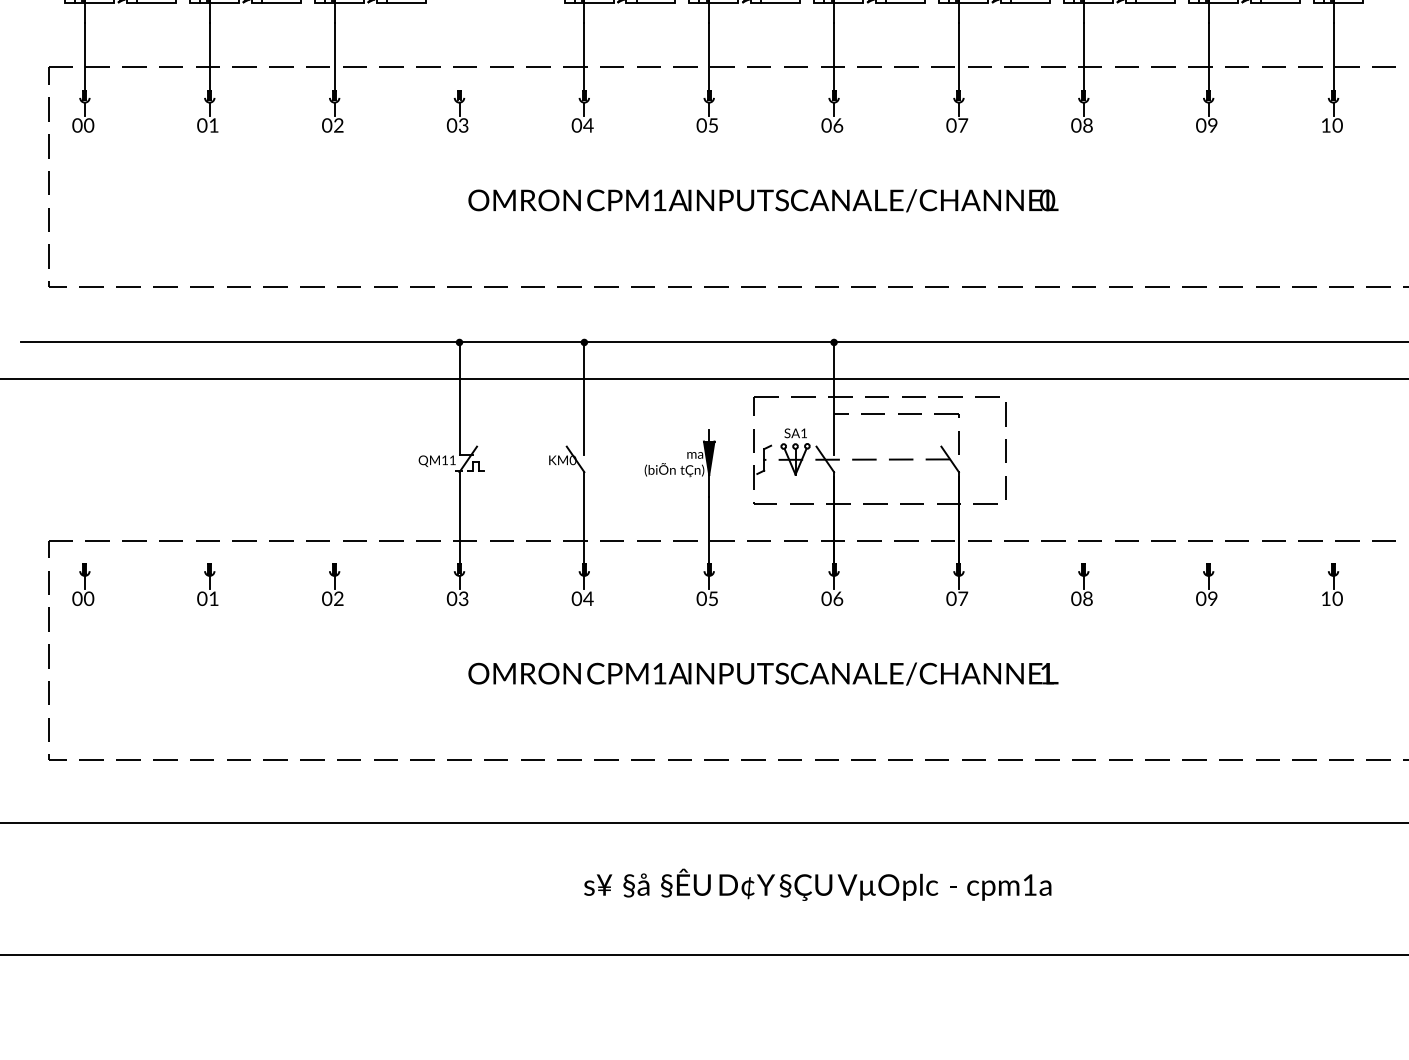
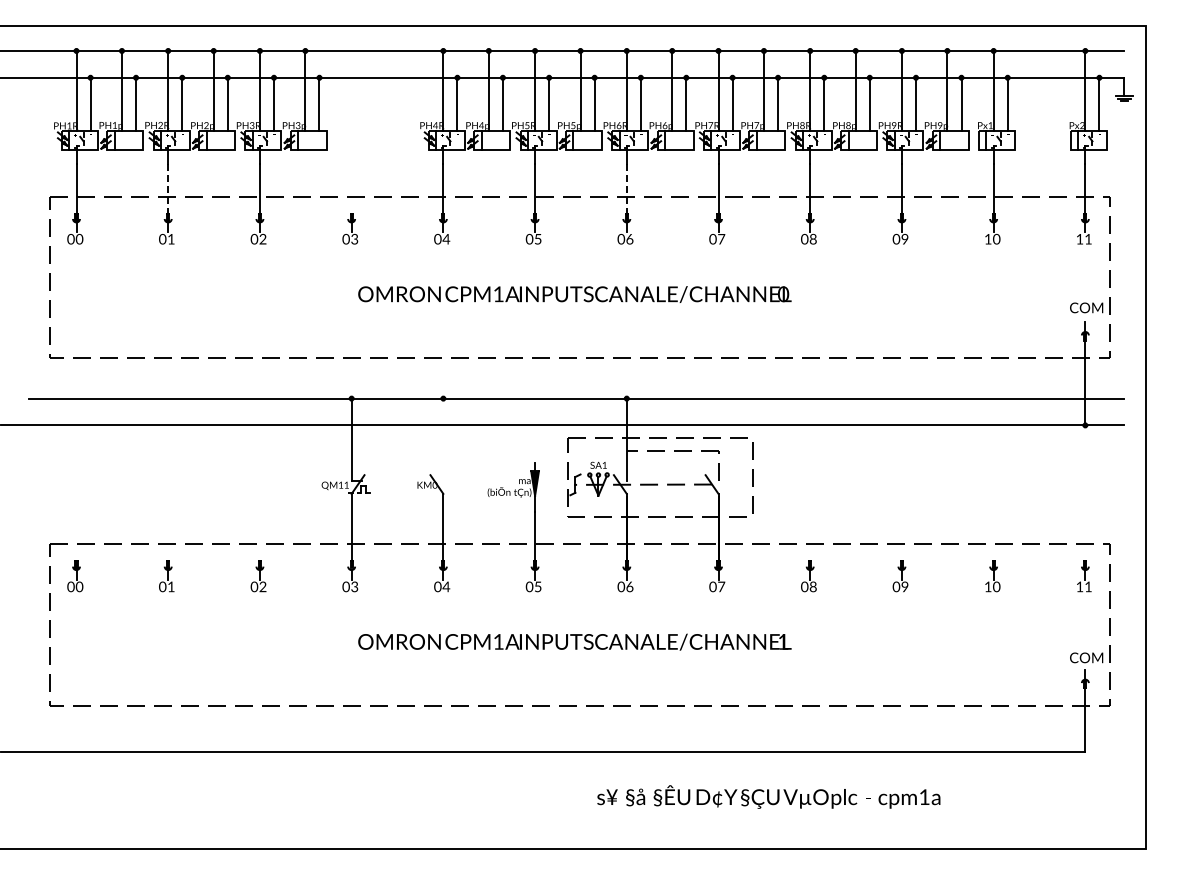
line: (210, 57) -> (168, 189), solid -> dashed
line: (833, 57) -> (626, 189), solid -> dashed
line: (584, 398) -> (443, 439), removed
text: (817, 884) -> (768, 796), moved

